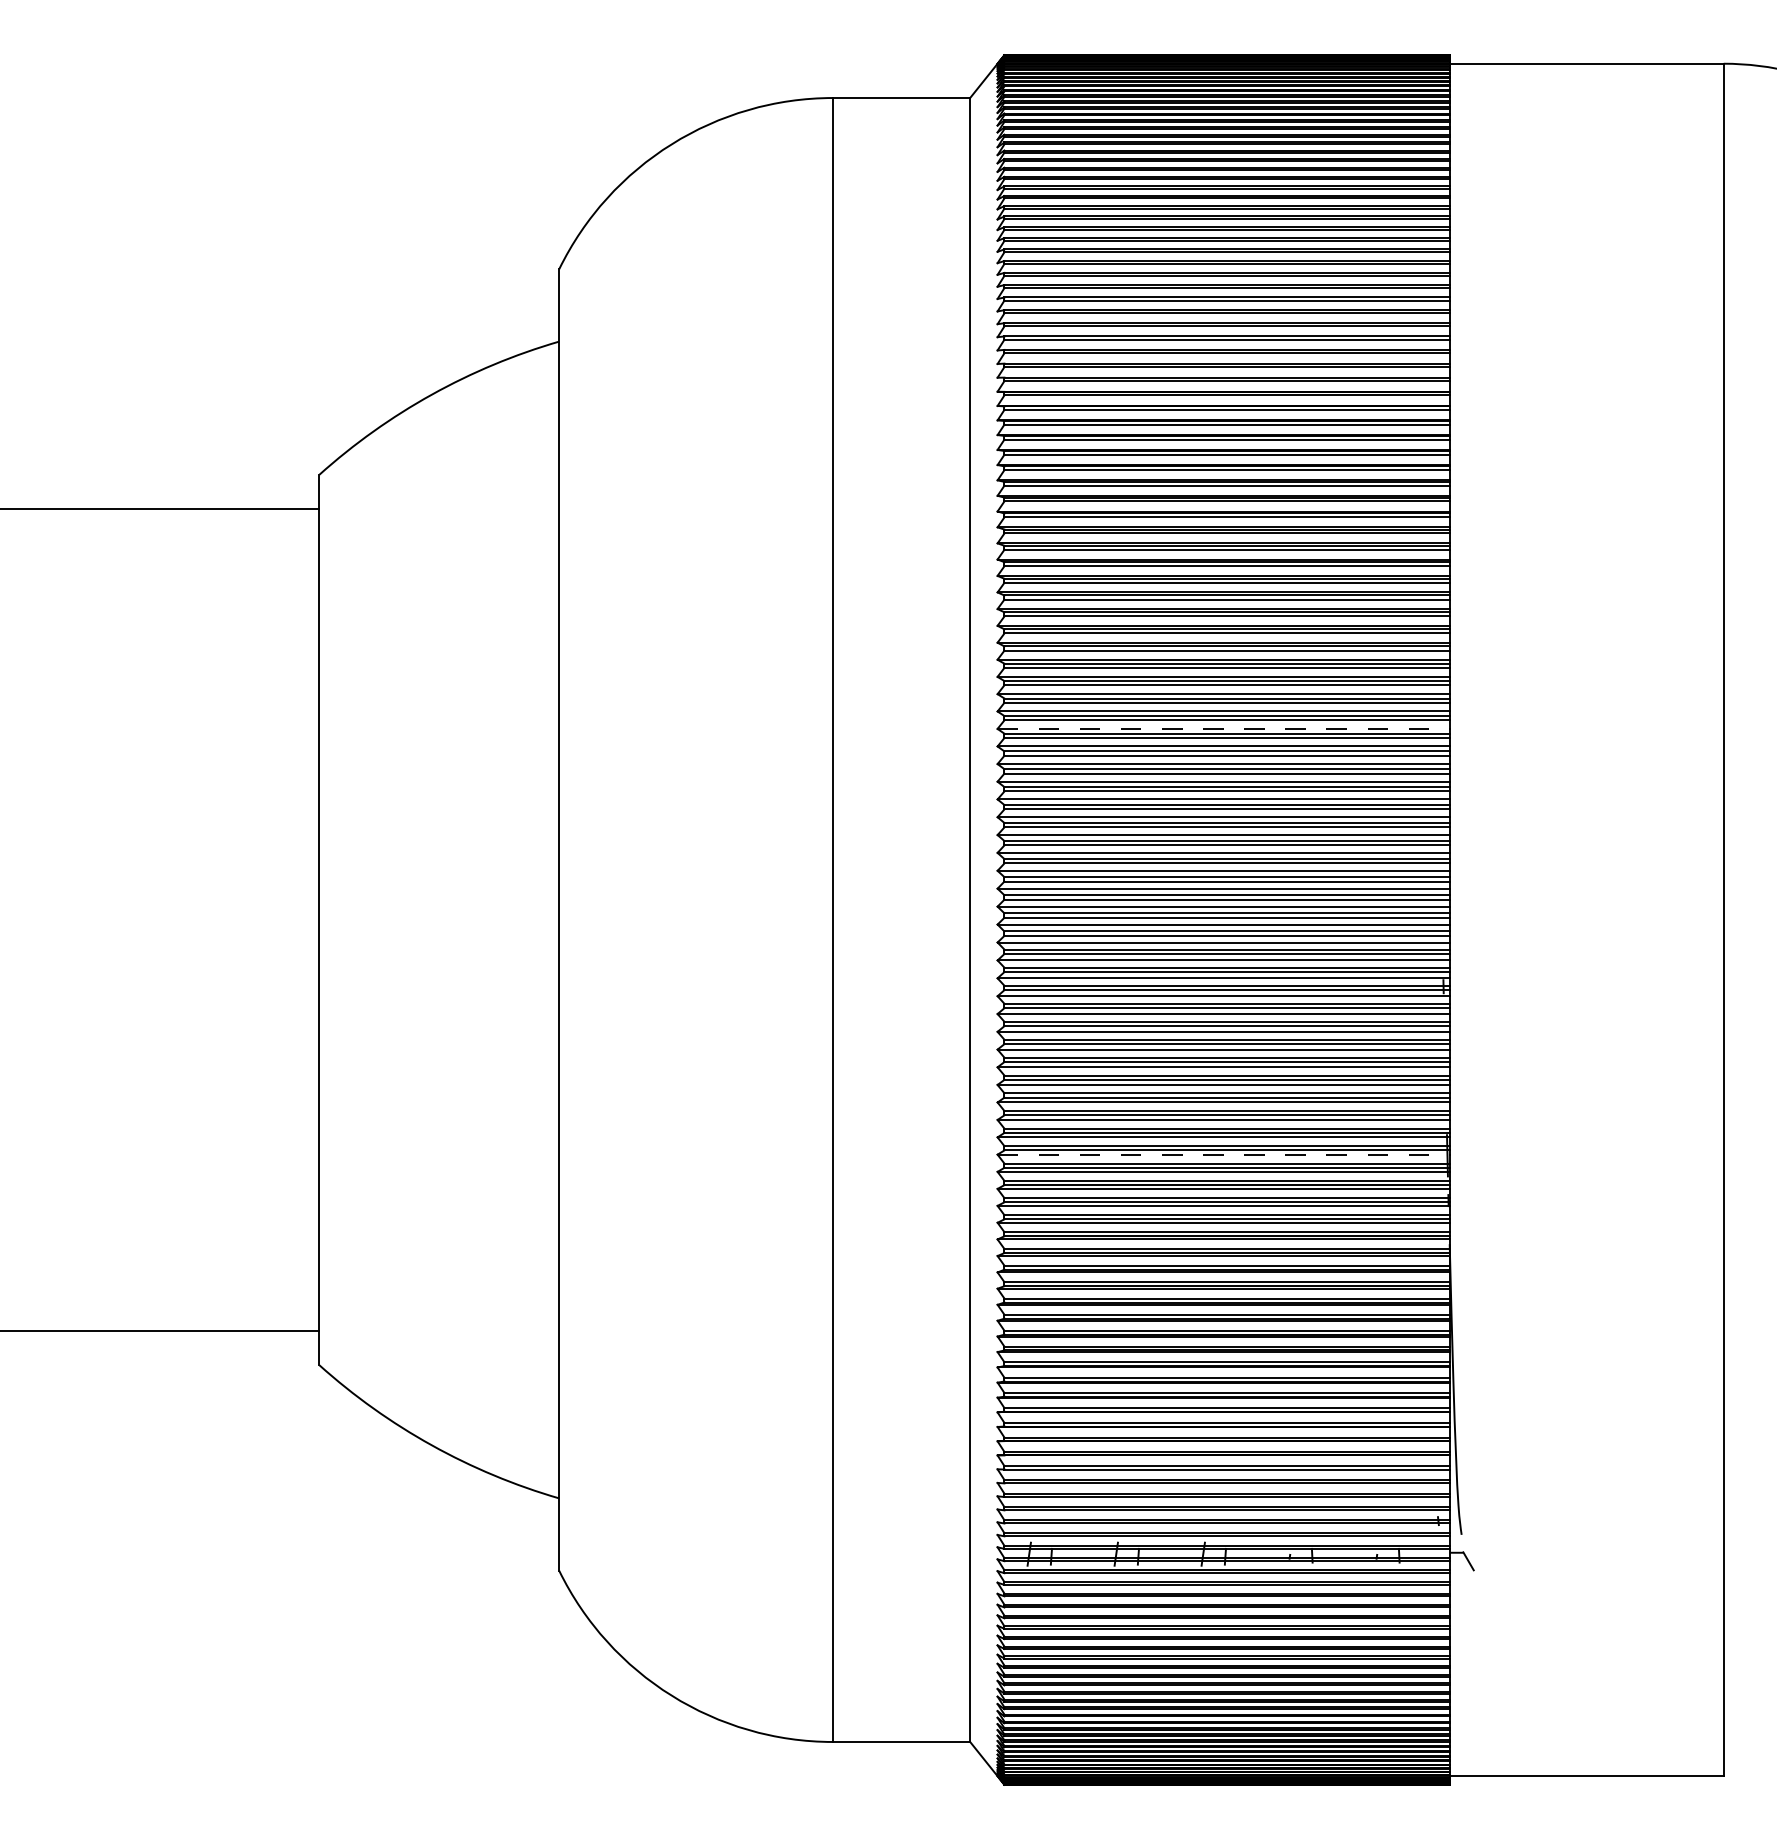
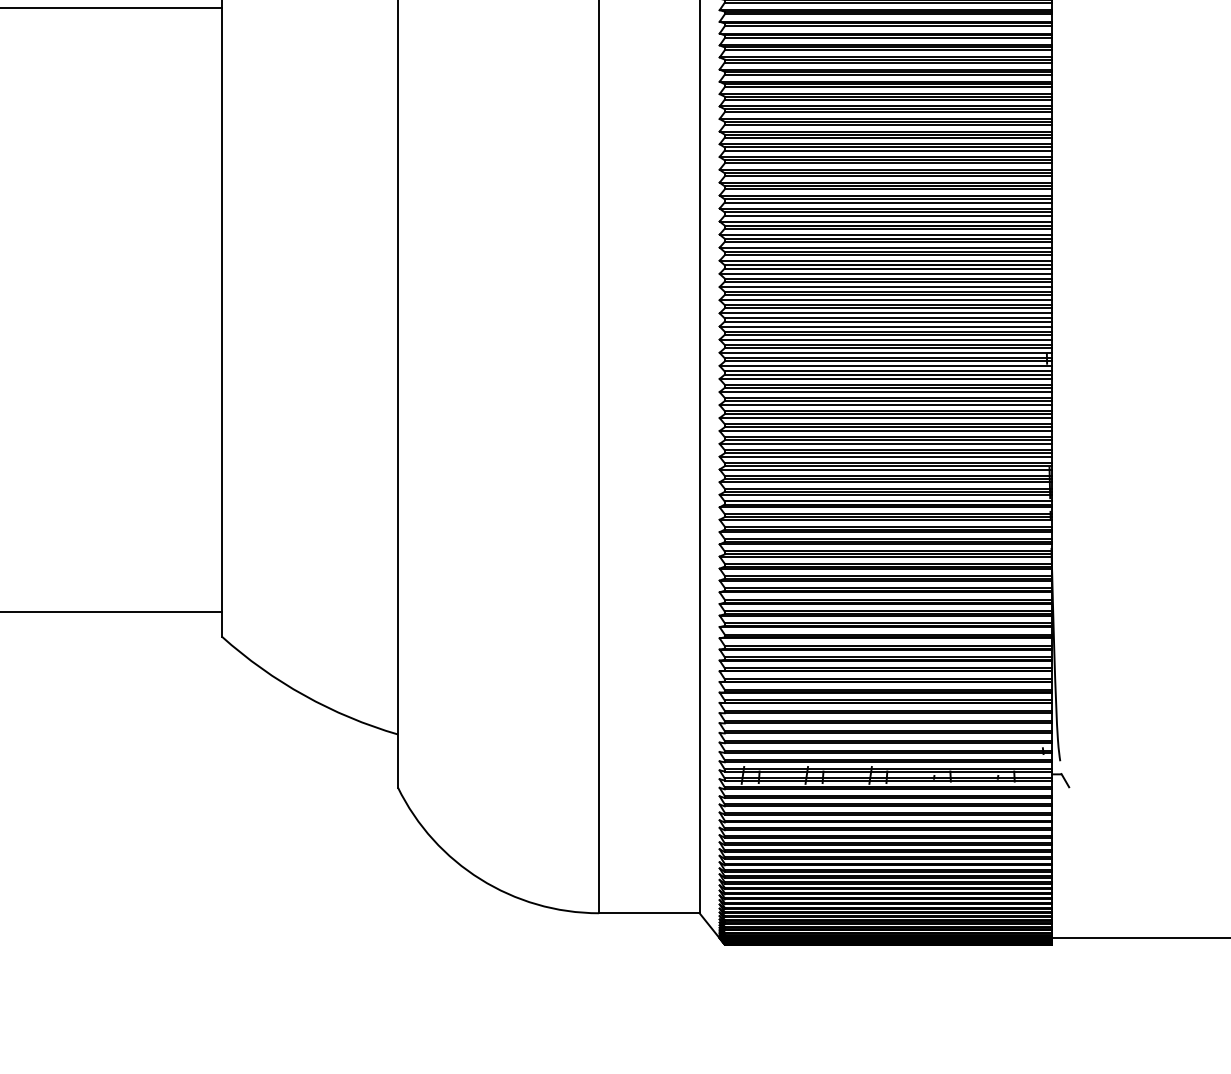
line: (1224, 728) -> (886, 169), dashed -> solid
line: (1224, 1154) -> (886, 482), dashed -> solid

